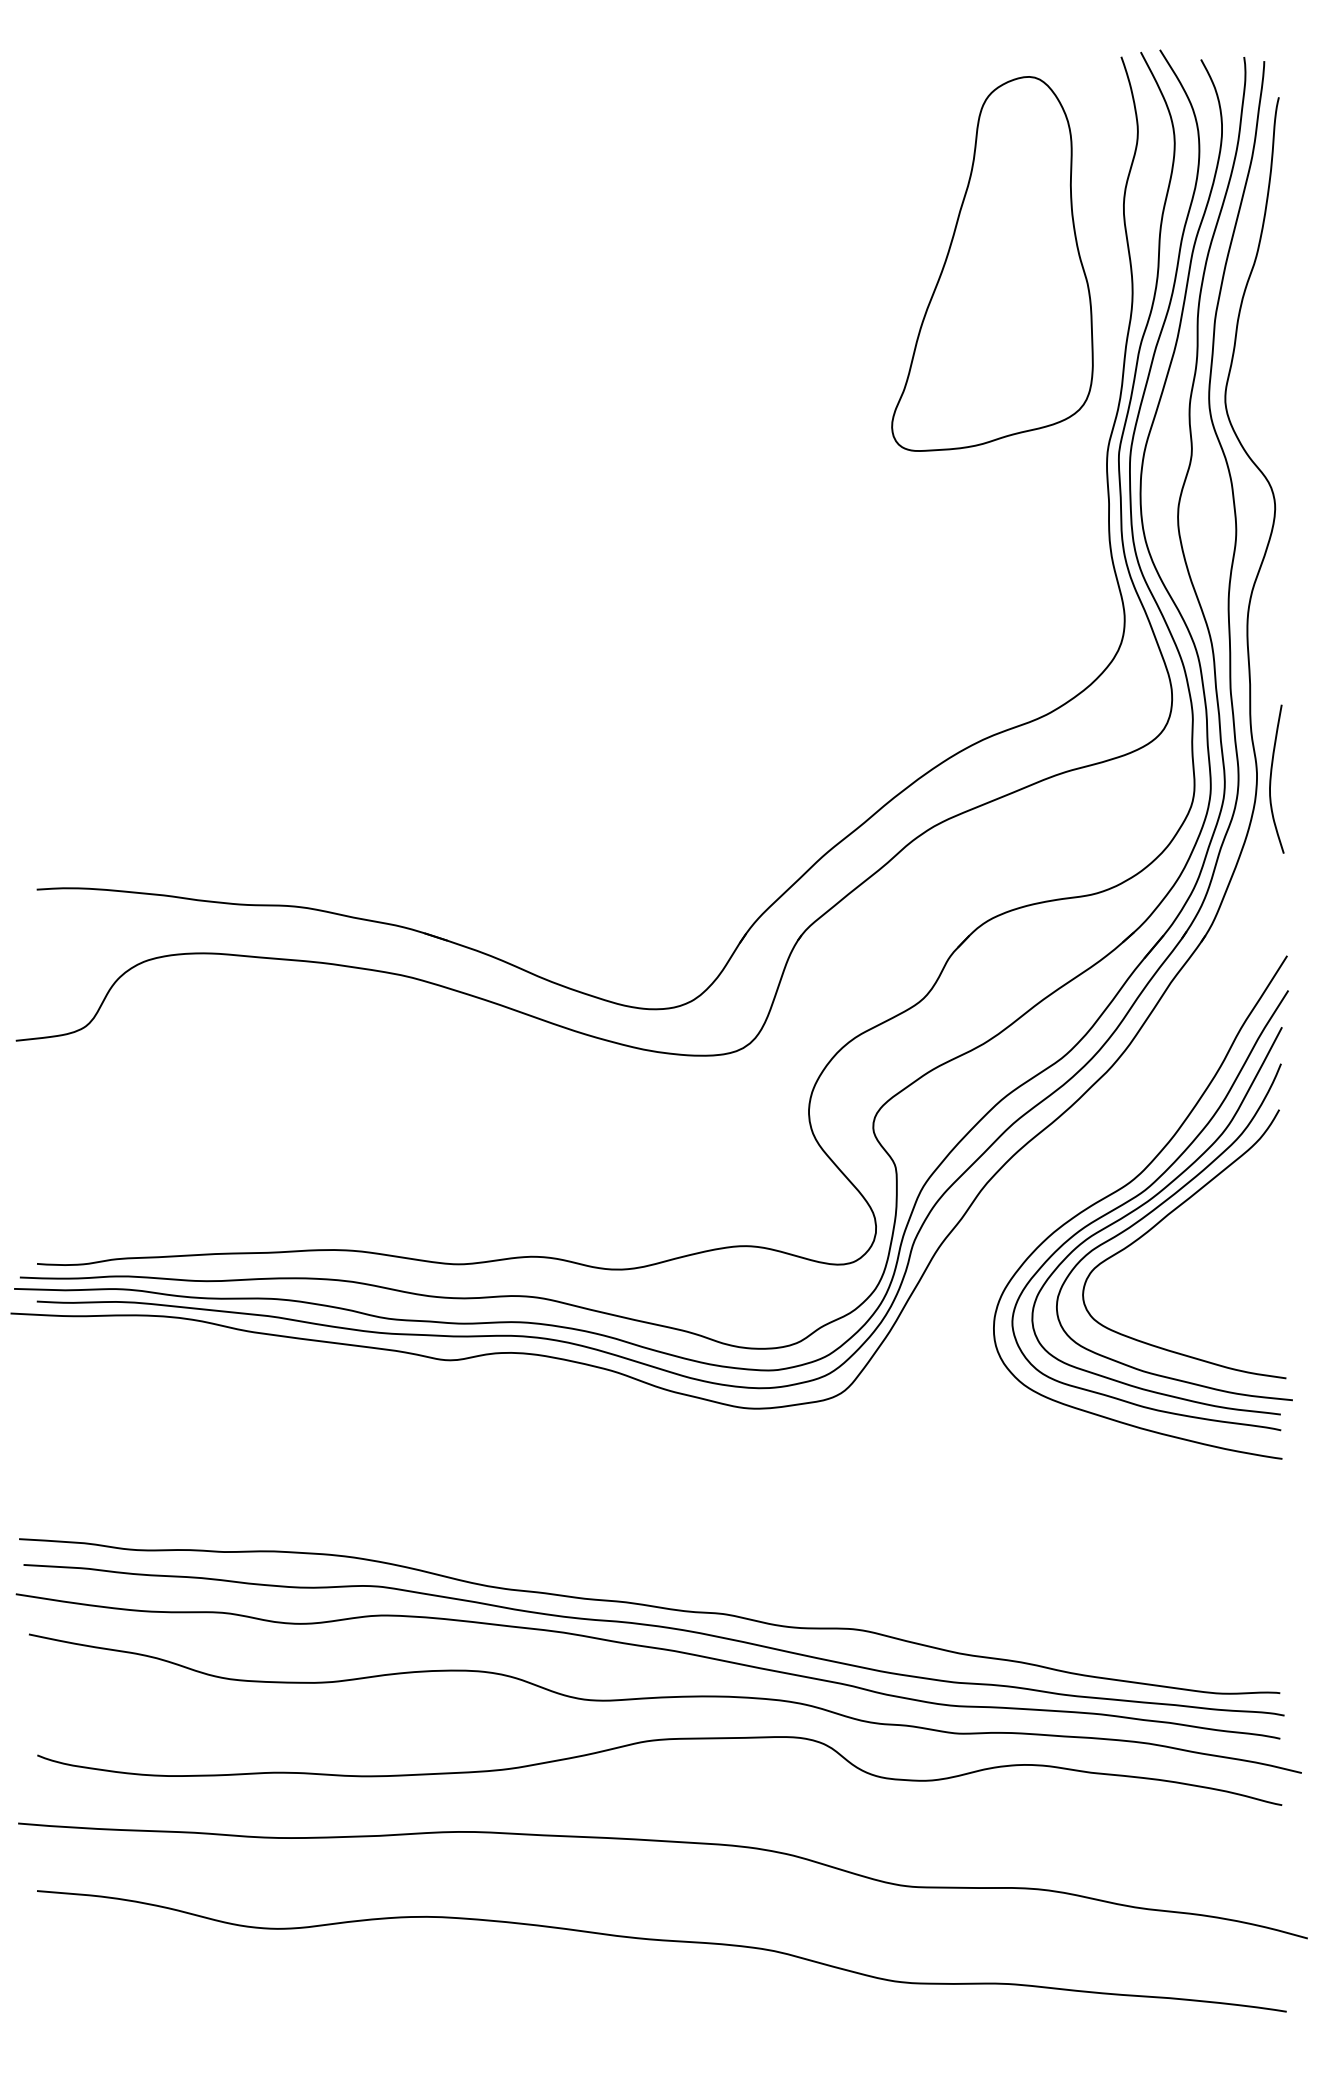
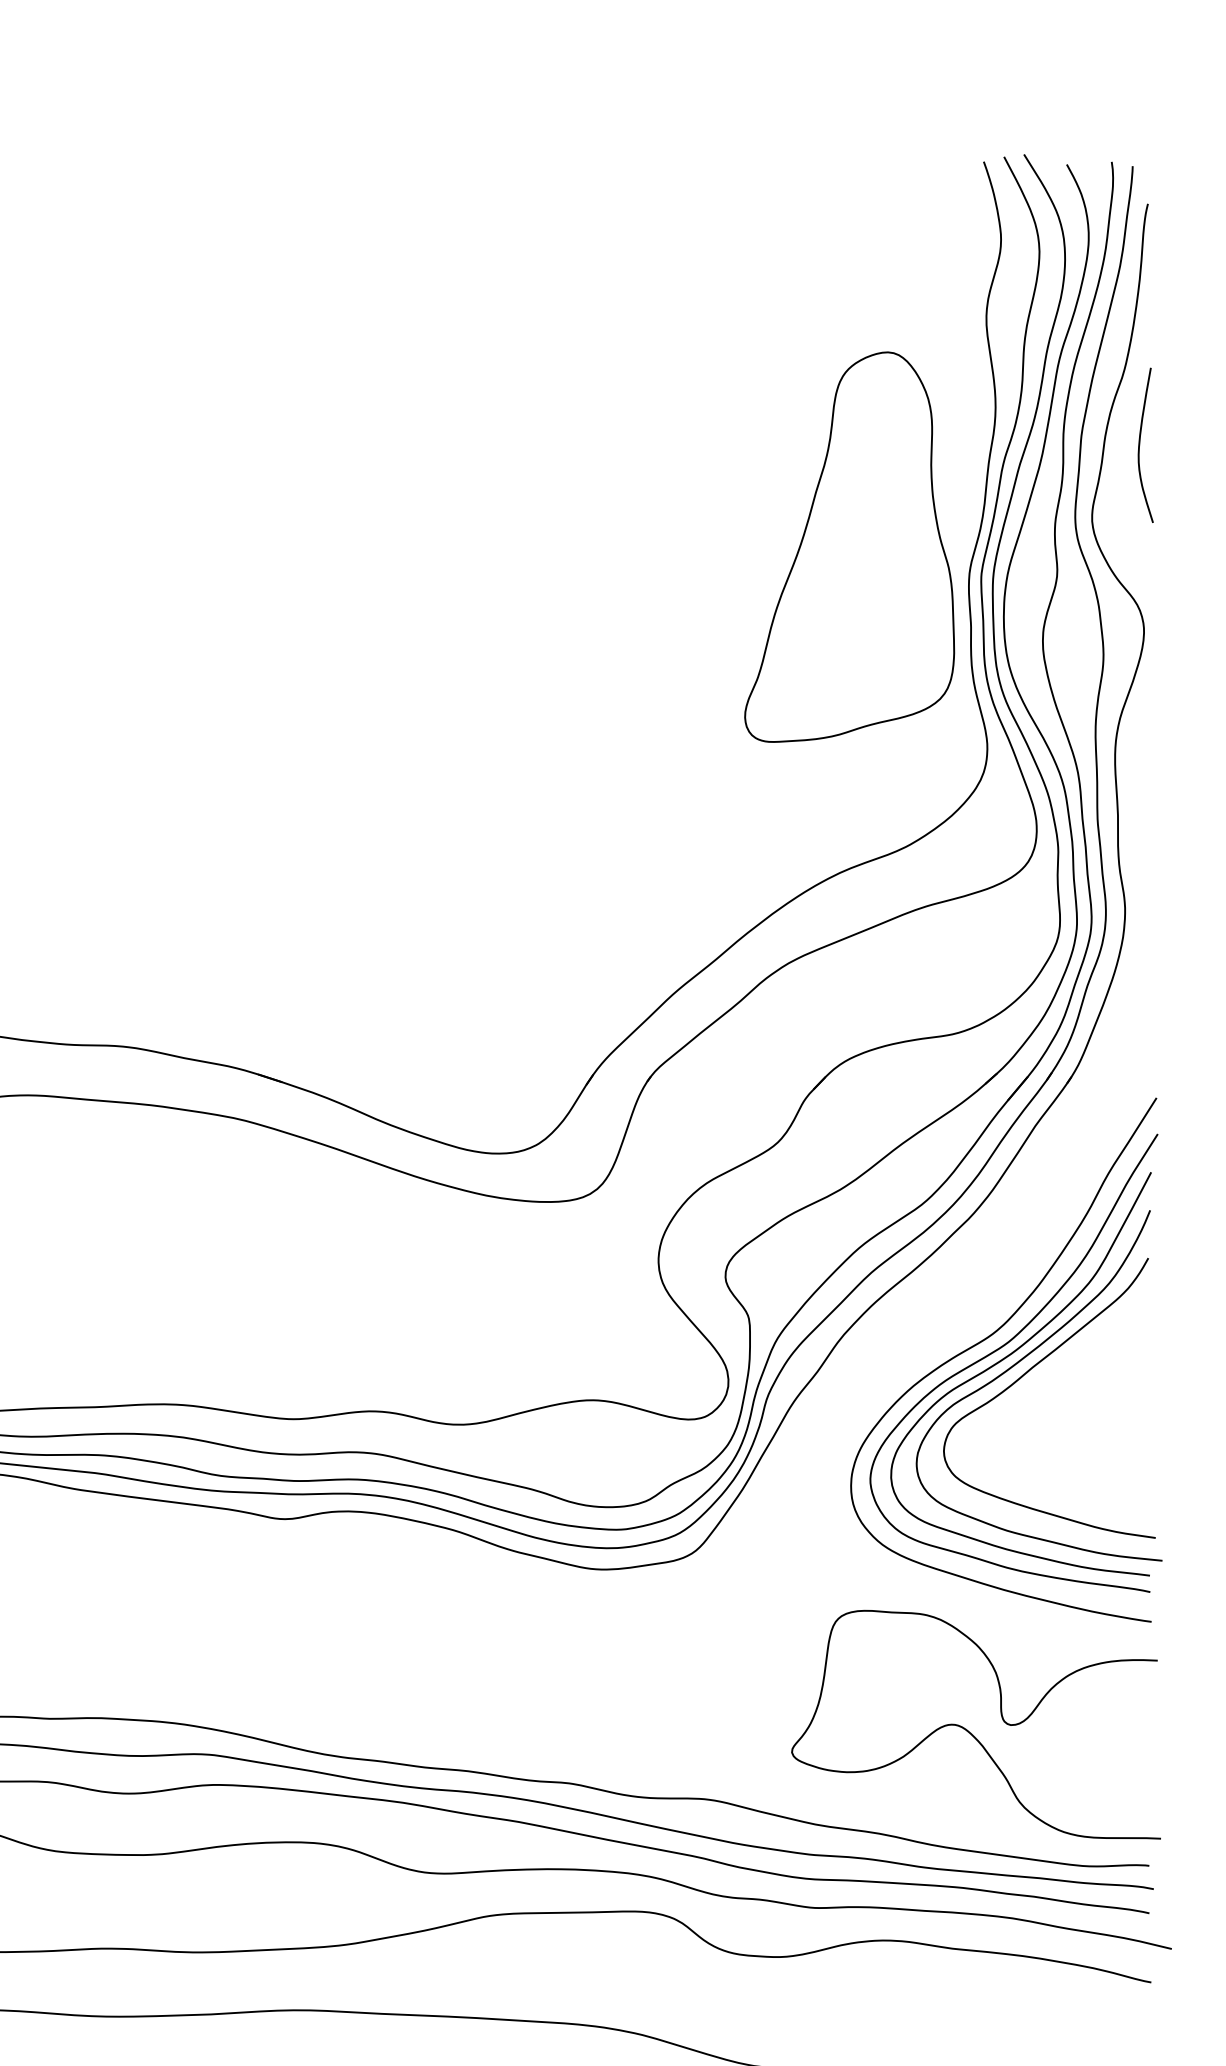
part: (992, 263) -> (849, 546), moved
curve: (1271, 778) -> (1140, 444), moved
curve: (1107, 1563) -> (969, 1730), added

